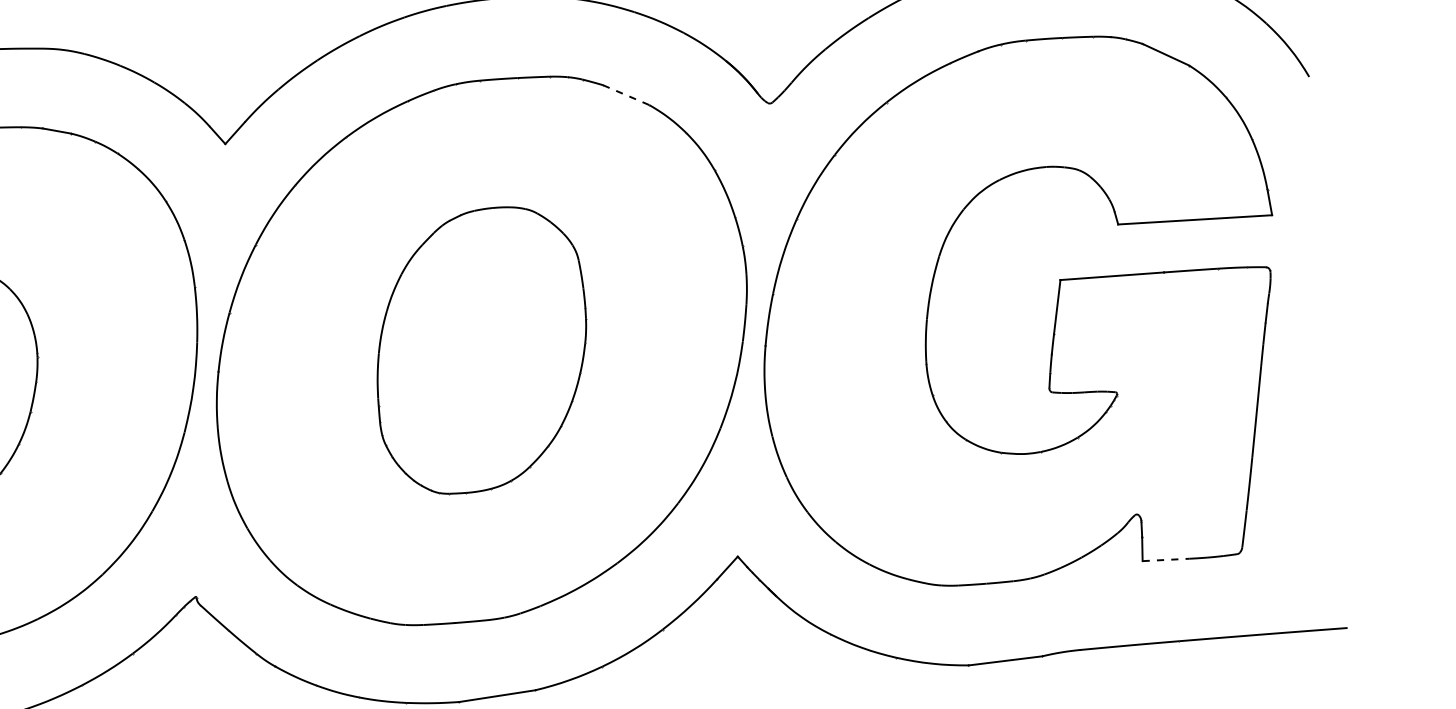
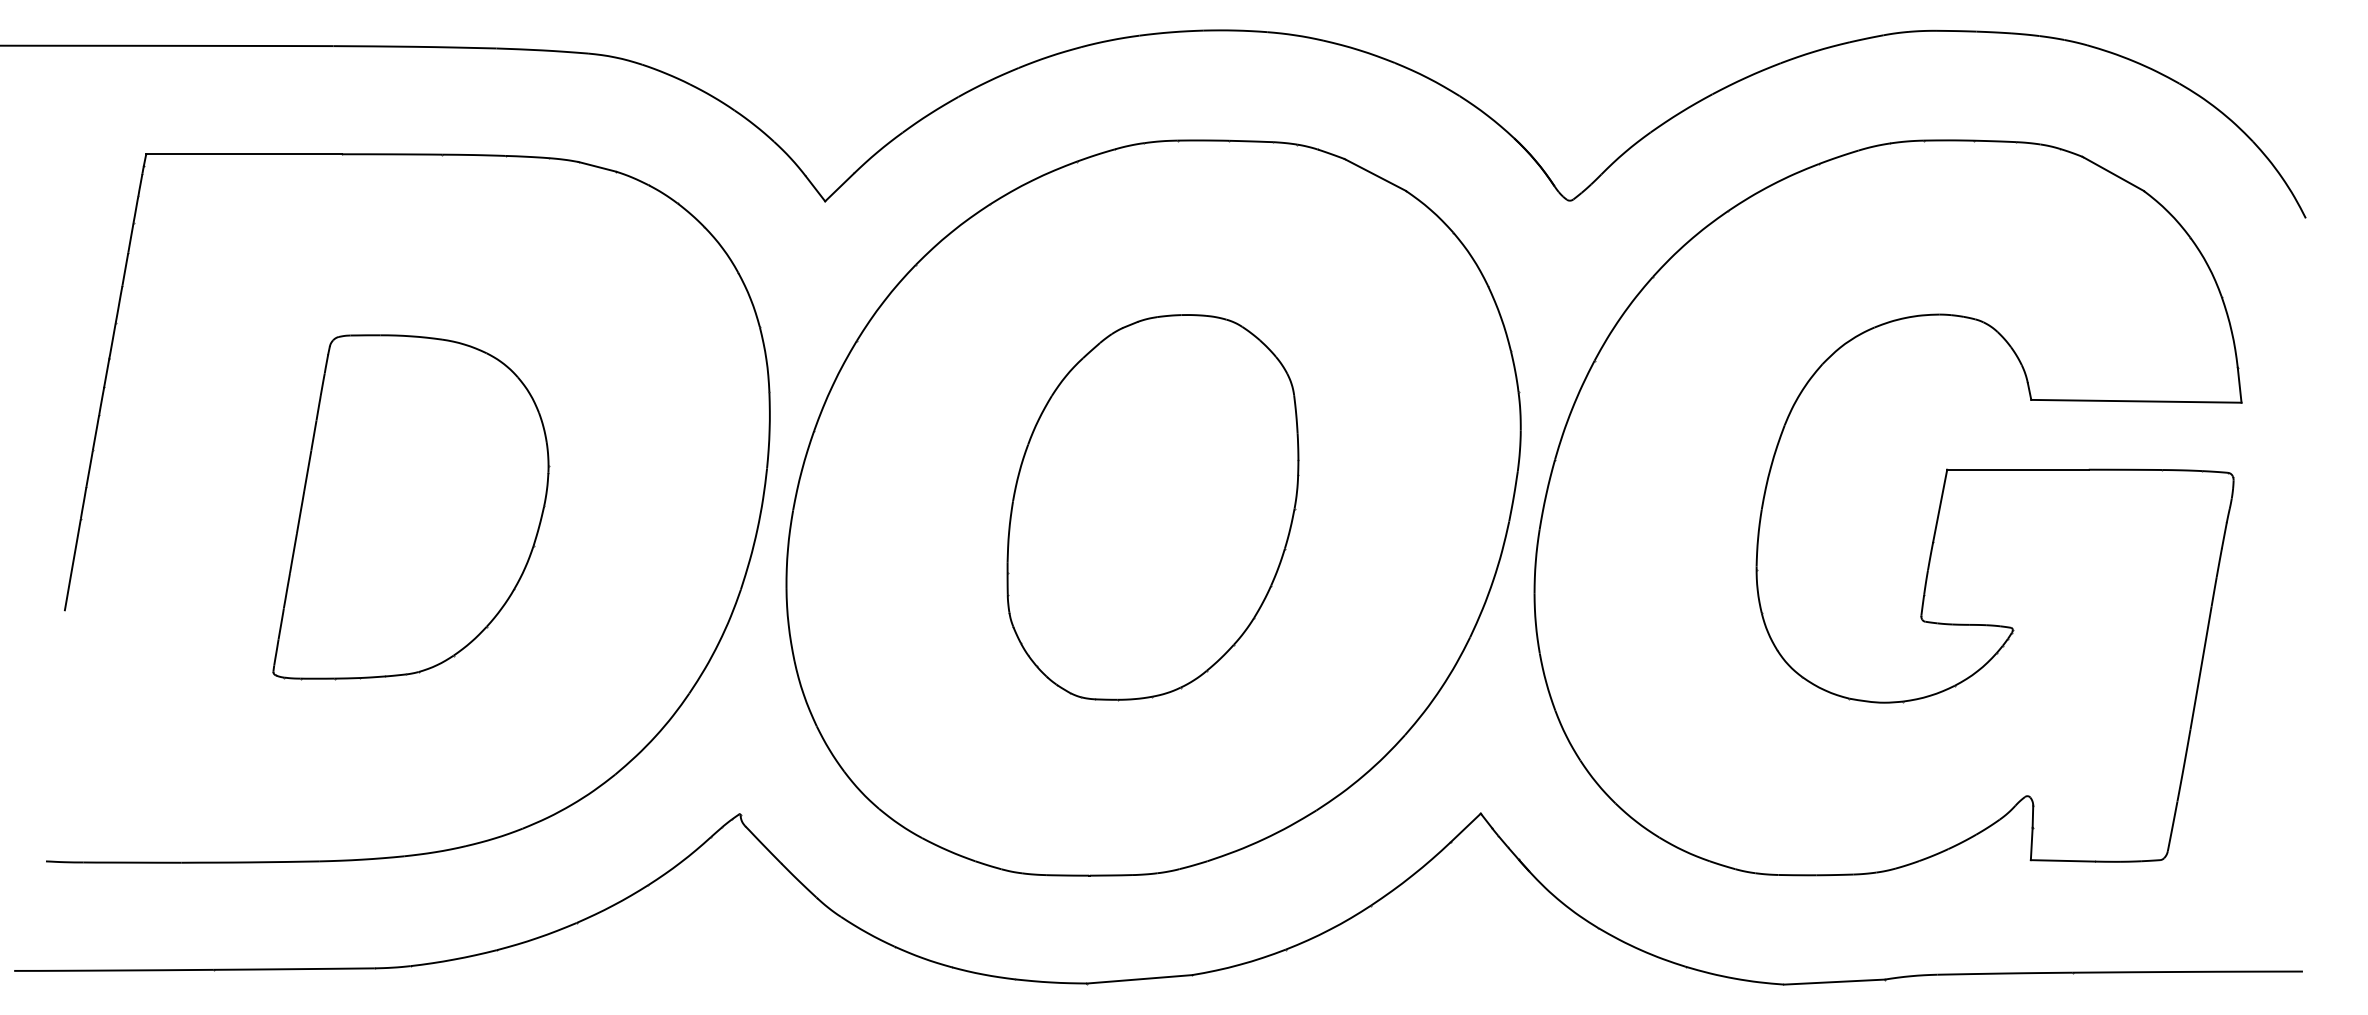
line: (626, 95) -> (1375, 175), dashed -> solid
line: (1166, 559) -> (2063, 860), dashed -> solid

